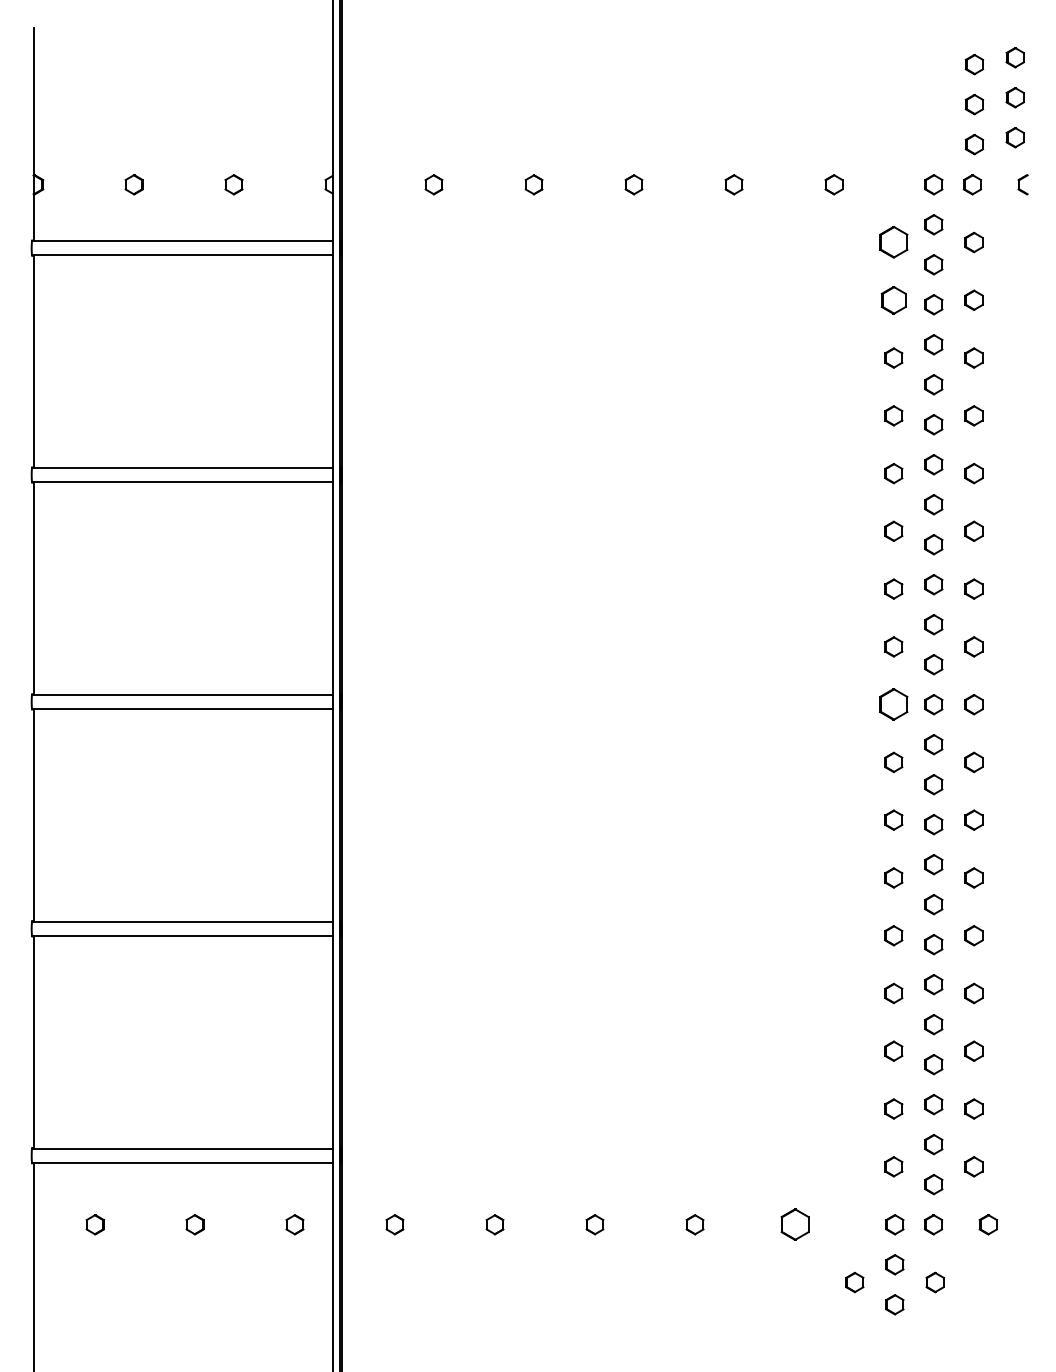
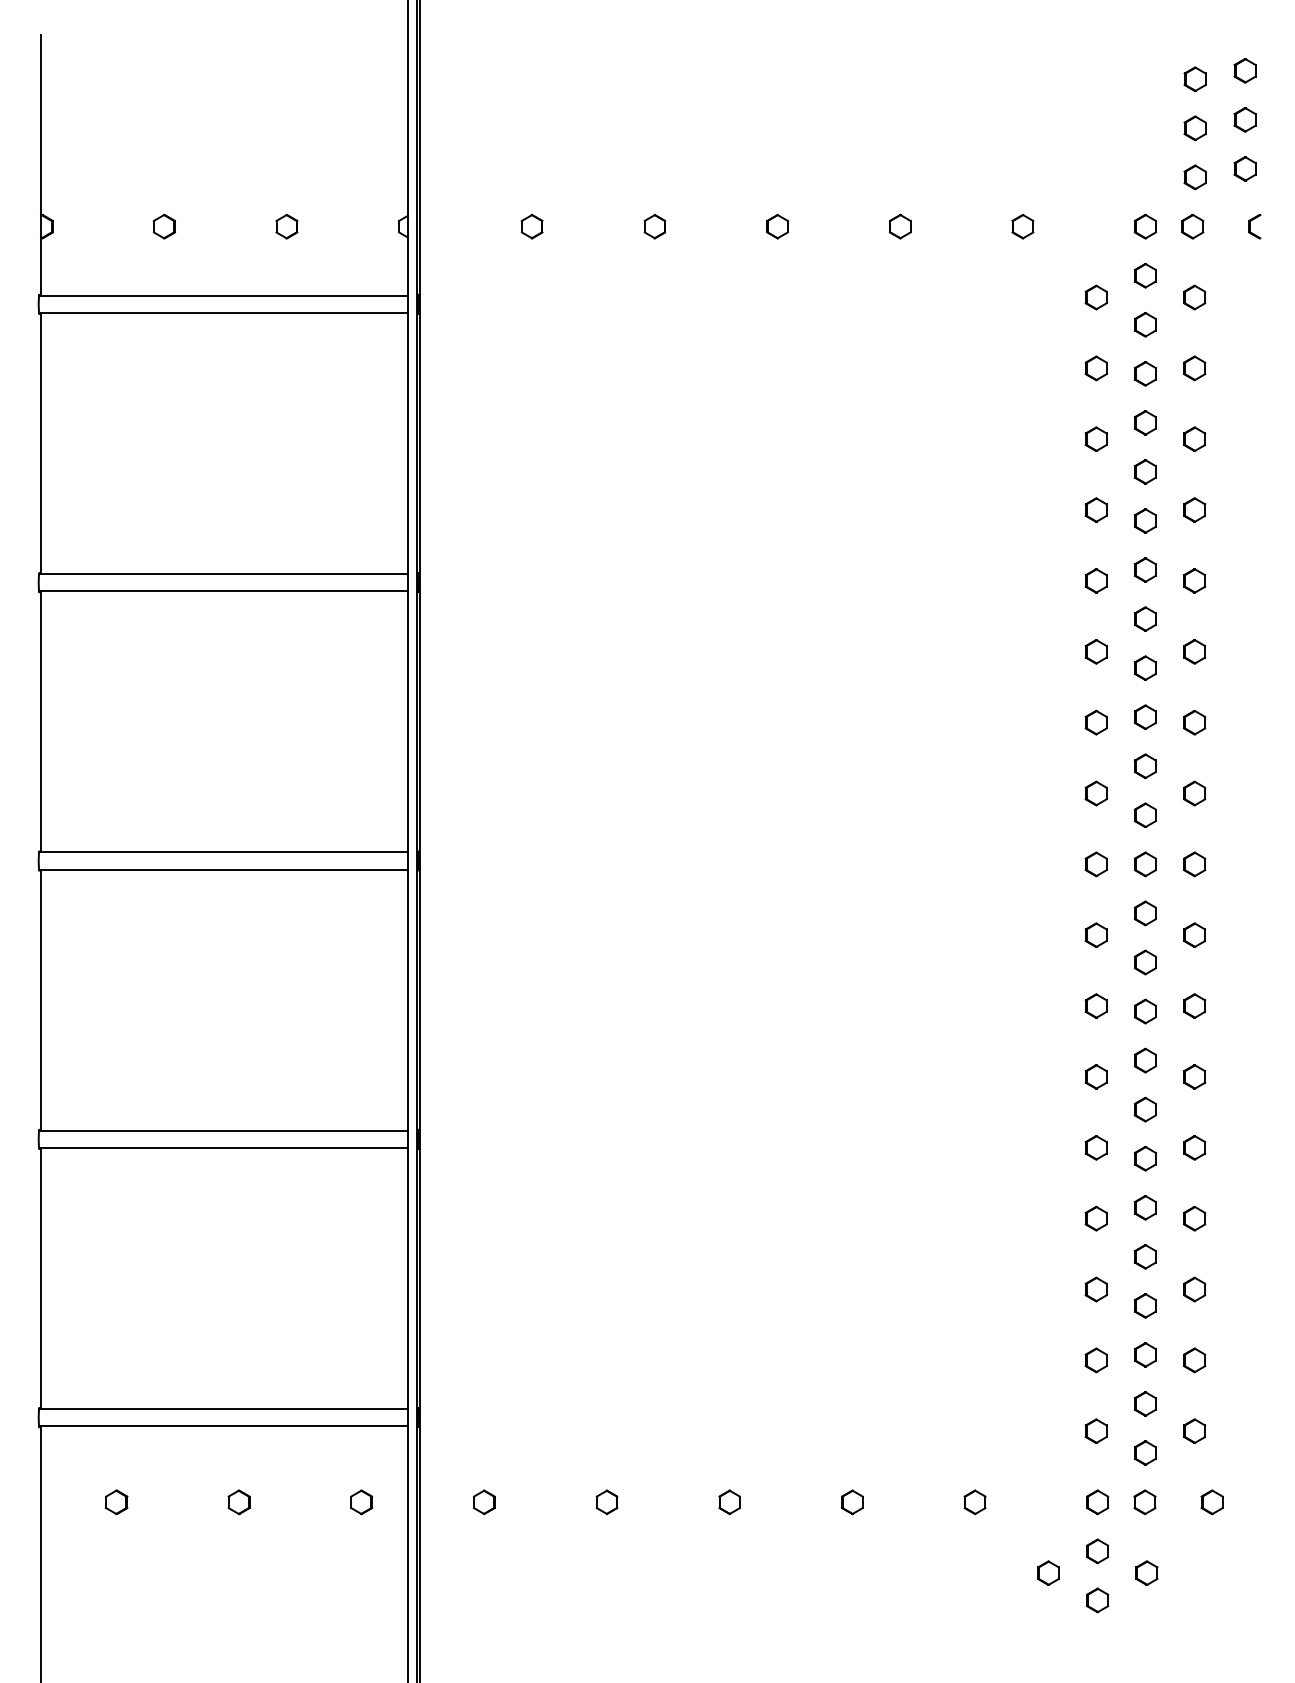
part: (893, 242) -> (1095, 297), size x0.62
part: (893, 299) -> (1095, 367), size x0.71
part: (893, 704) -> (1095, 864), size x0.62
part: (794, 1224) -> (974, 1502), size x0.62

